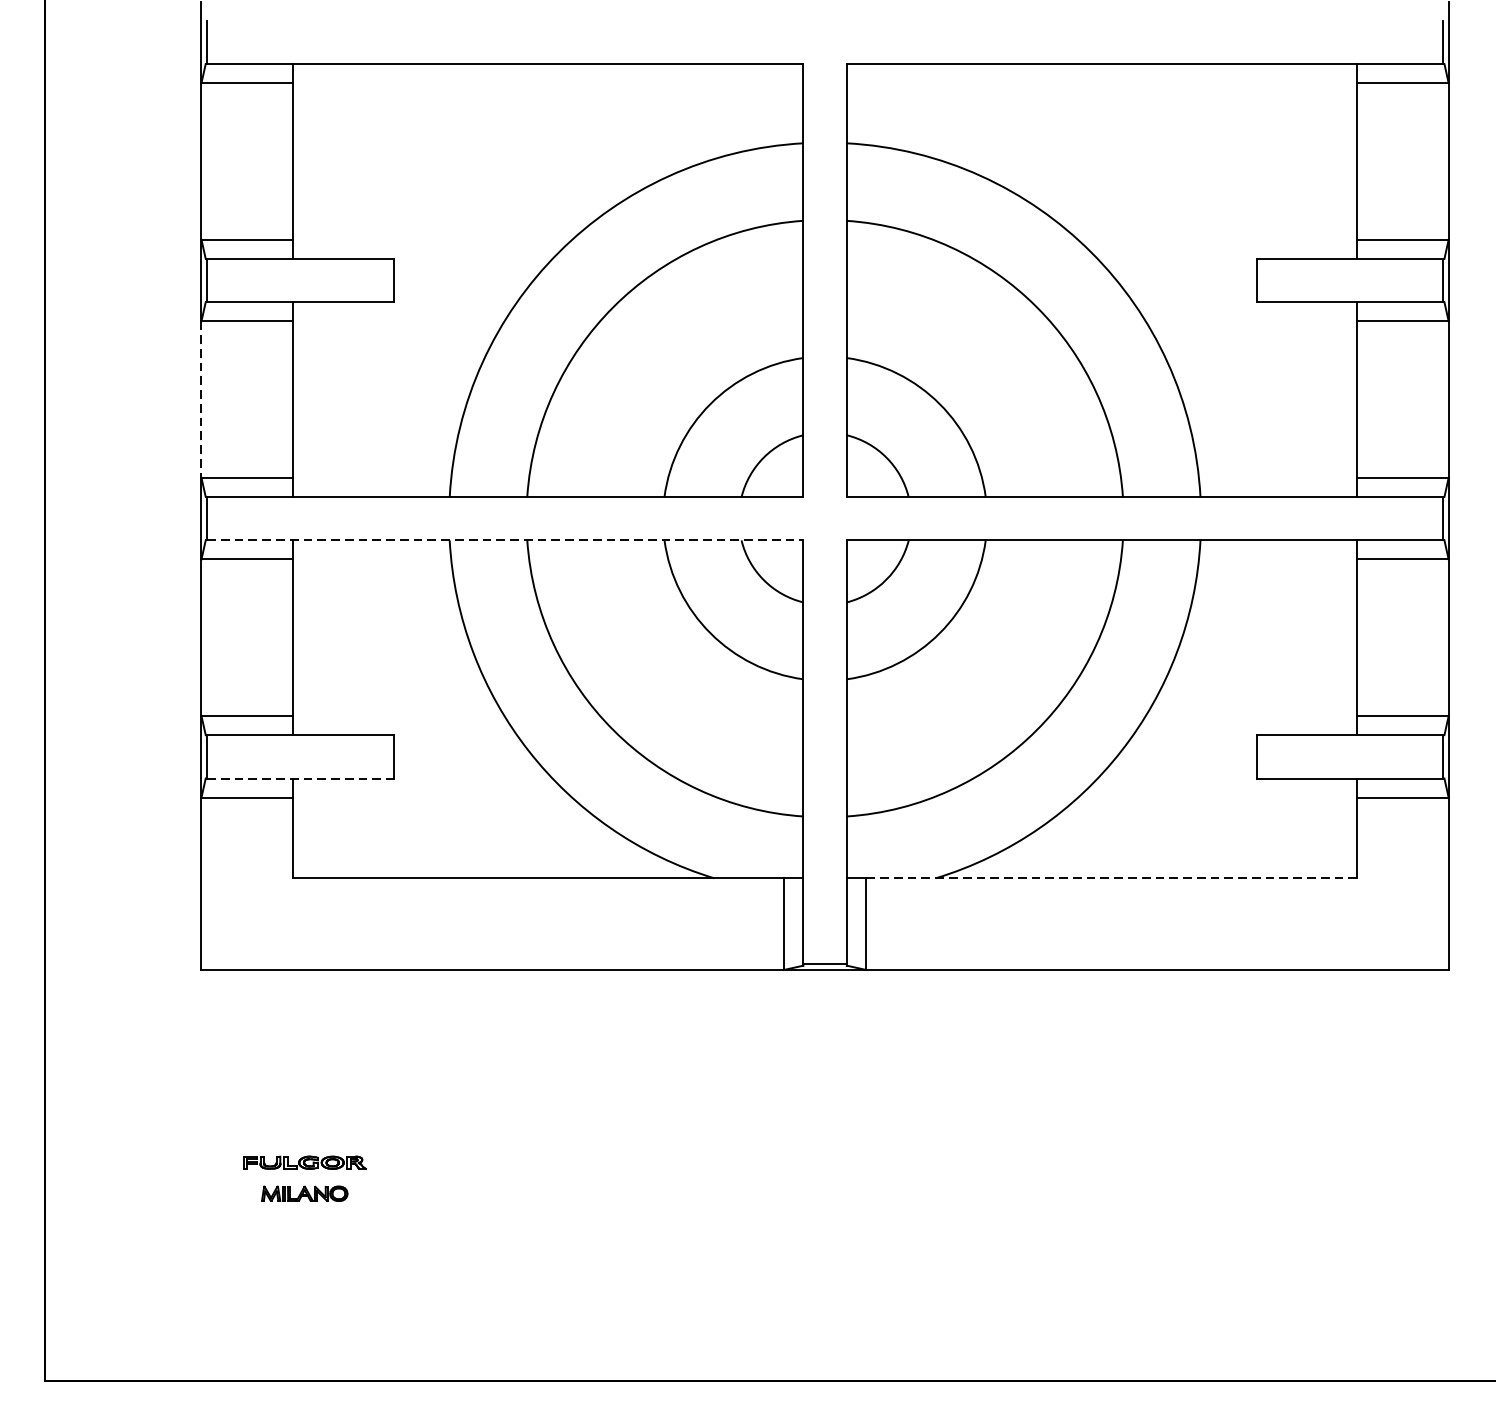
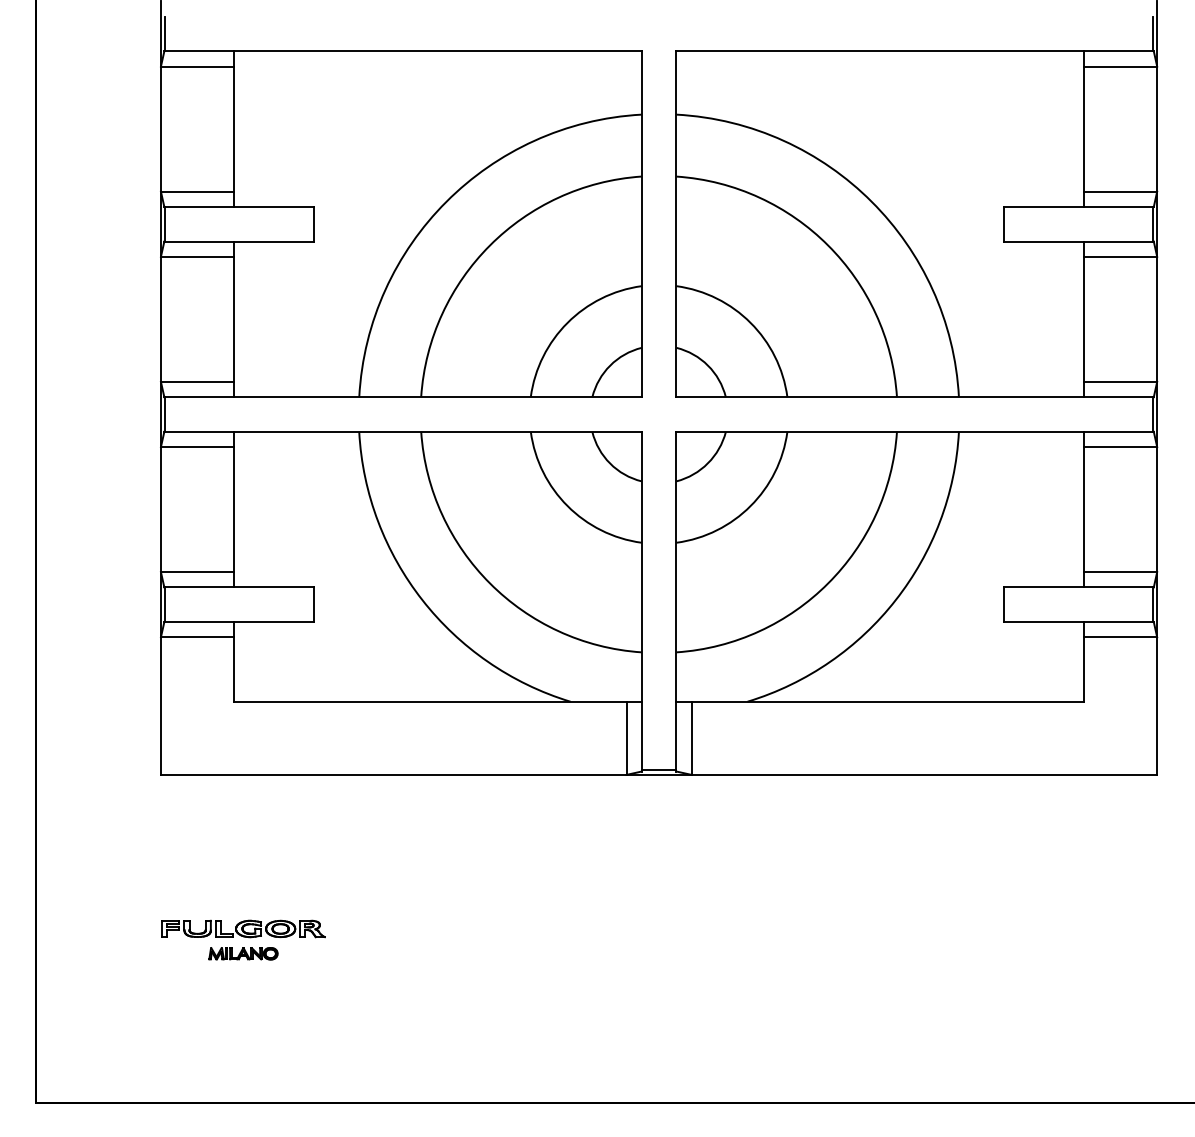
line: (200, 399) -> (160, 319), dashed -> solid
line: (506, 539) -> (404, 431), dashed -> solid
line: (301, 779) -> (240, 622), dashed -> solid
line: (1111, 878) -> (887, 701), dashed -> solid
part: (304, 1162) -> (243, 928), size x1.67

